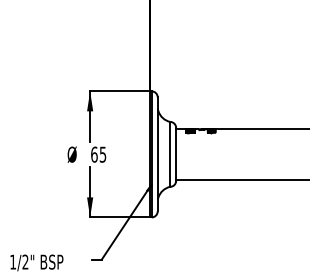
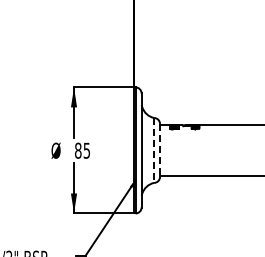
text: (94, 154) -> (78, 150), 65 -> 85
line: (170, 154) -> (154, 150), solid -> dashed
line: (176, 154) -> (160, 150), solid -> dashed

